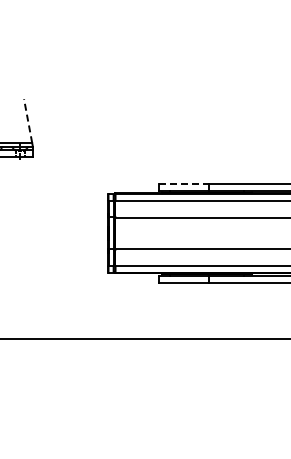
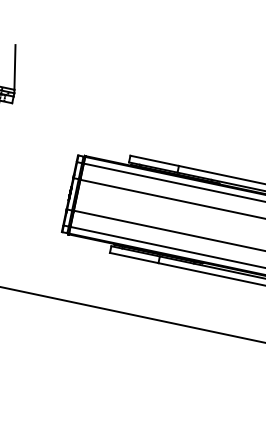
line: (28, 120) -> (15, 66), dashed -> solid
line: (184, 183) -> (155, 160), dashed -> solid

